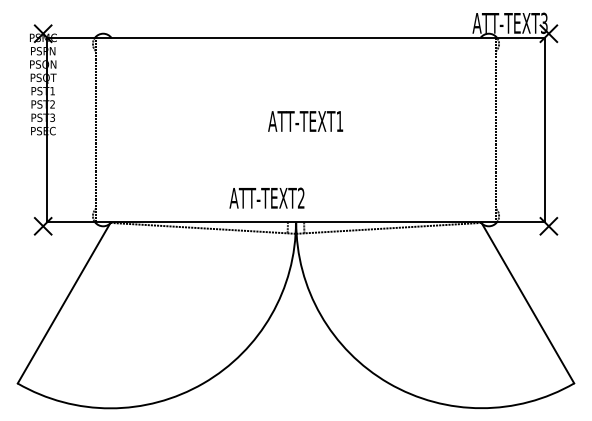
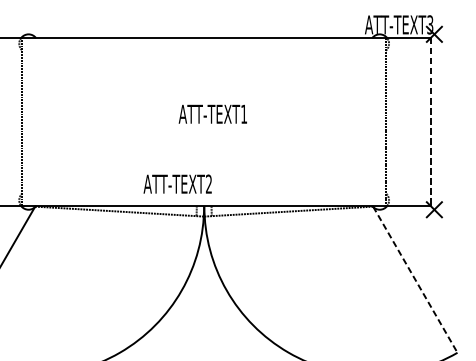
line: (545, 130) -> (431, 122), solid -> dashed
line: (527, 303) -> (414, 280), solid -> dashed

